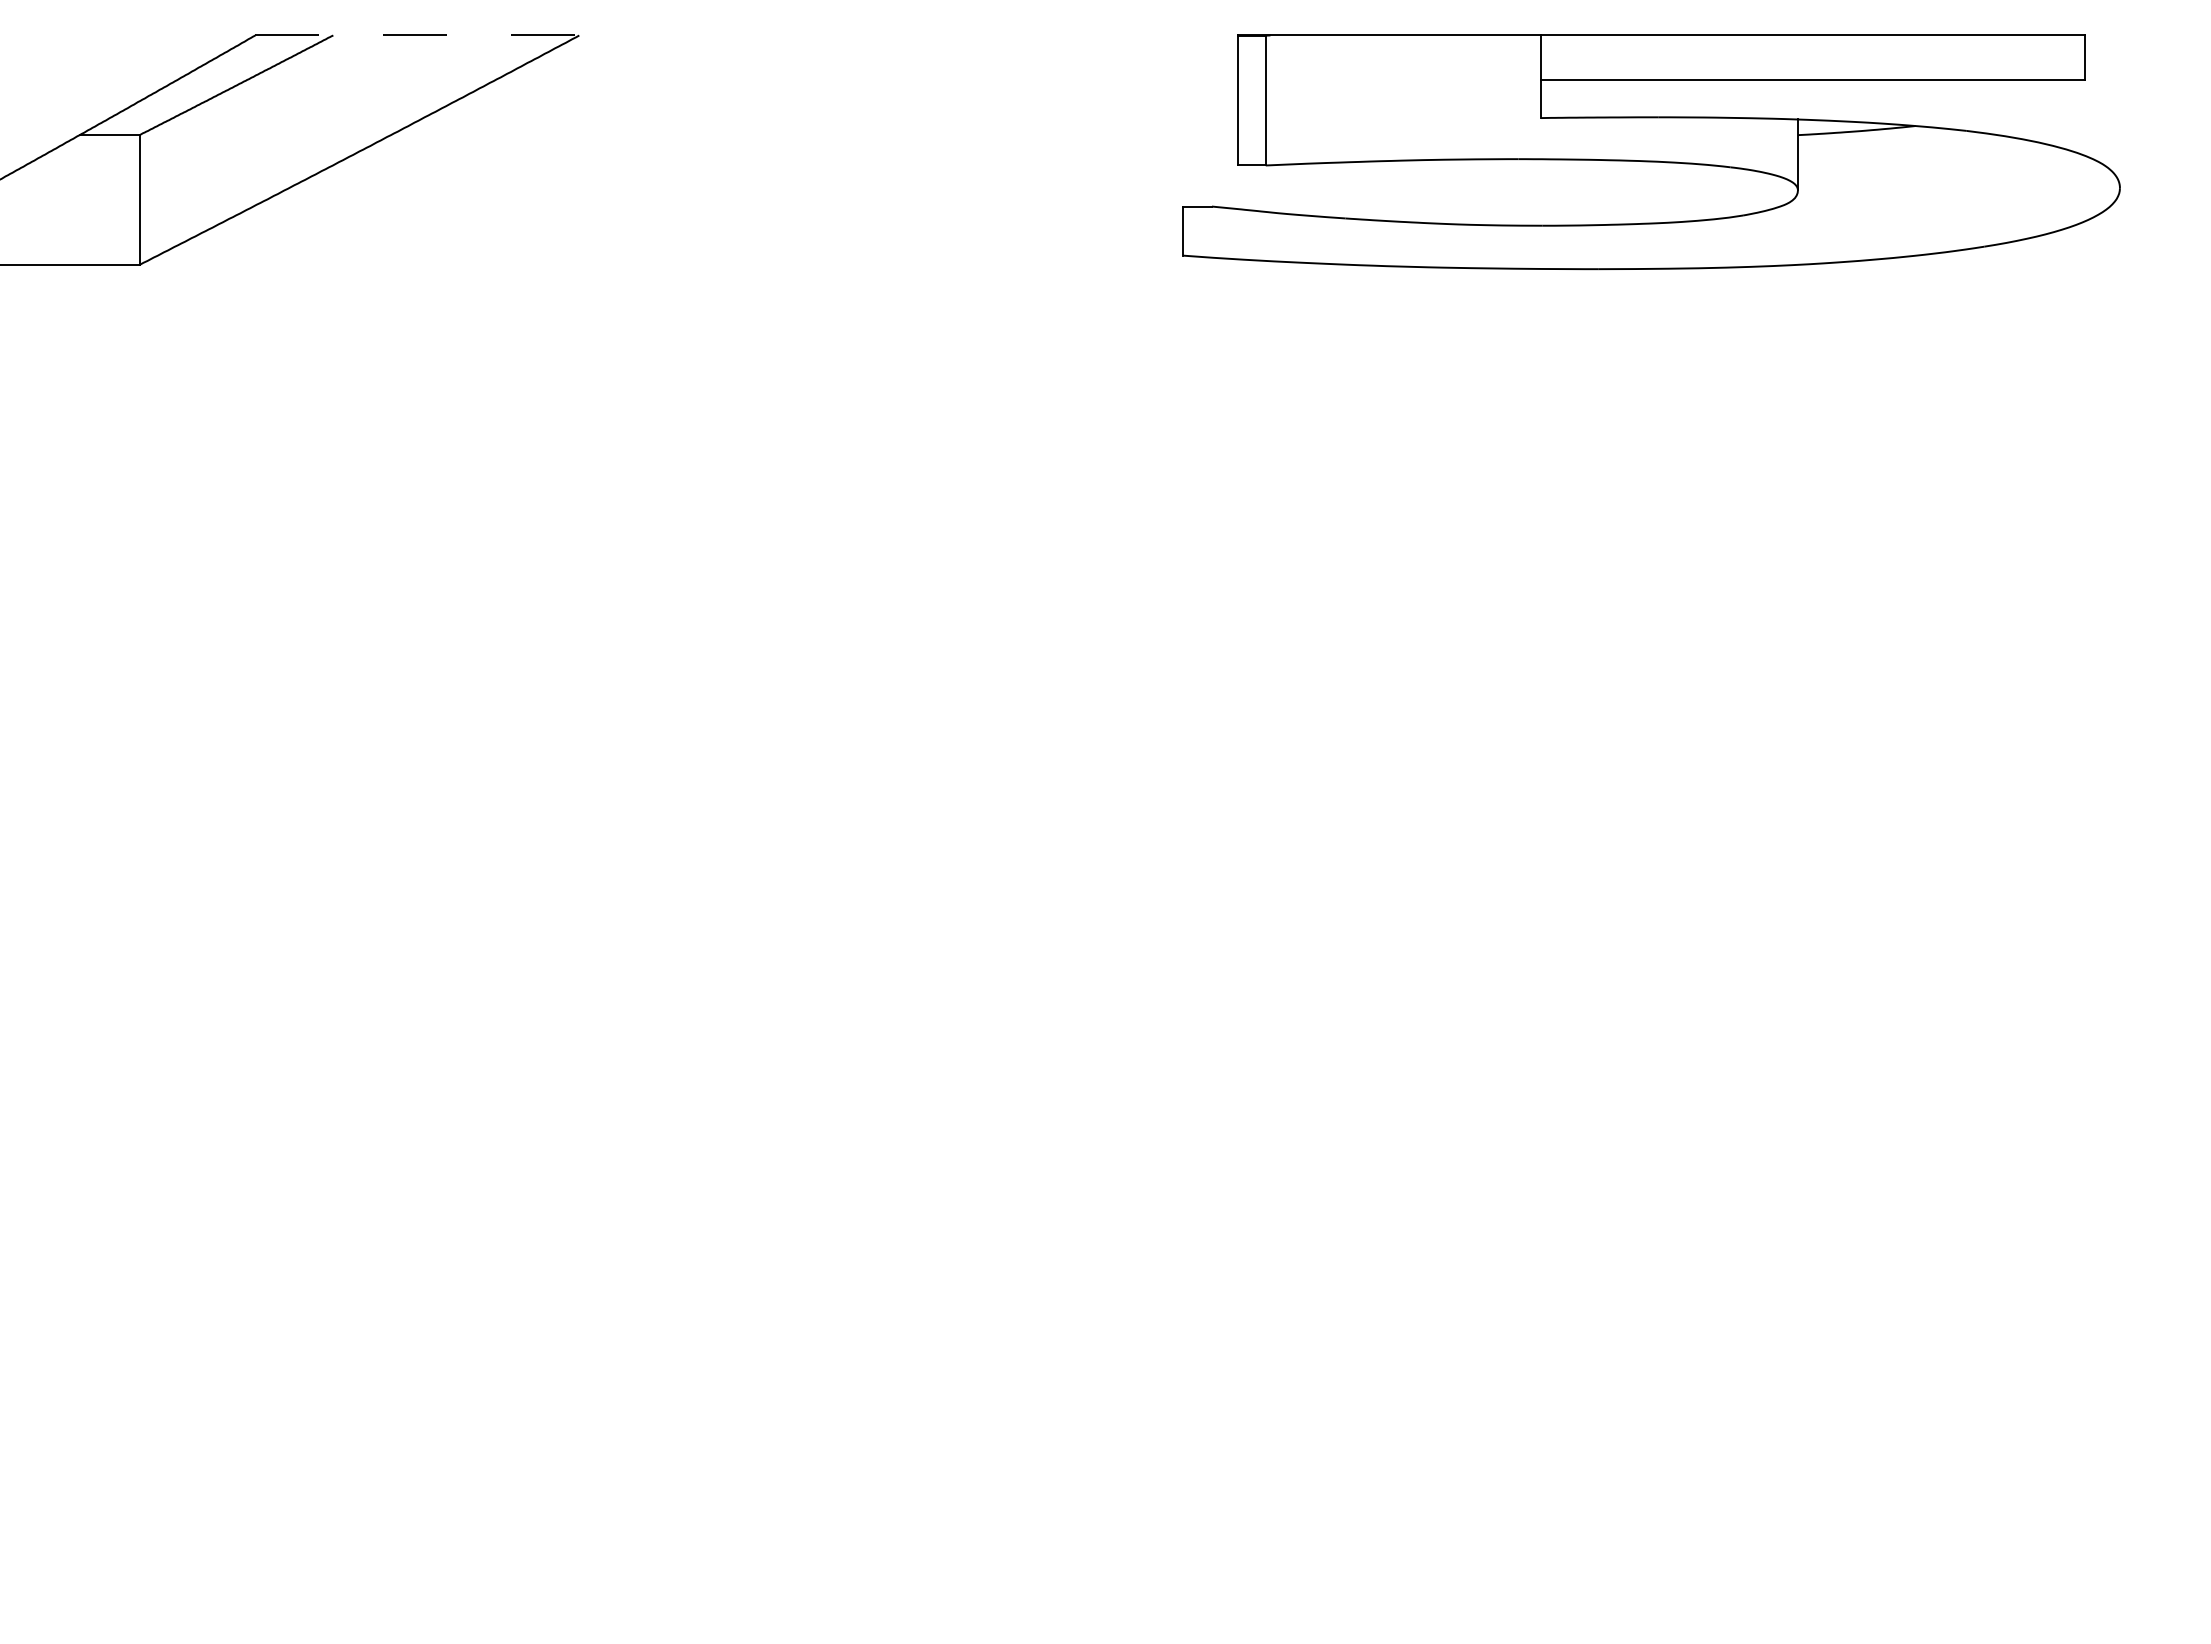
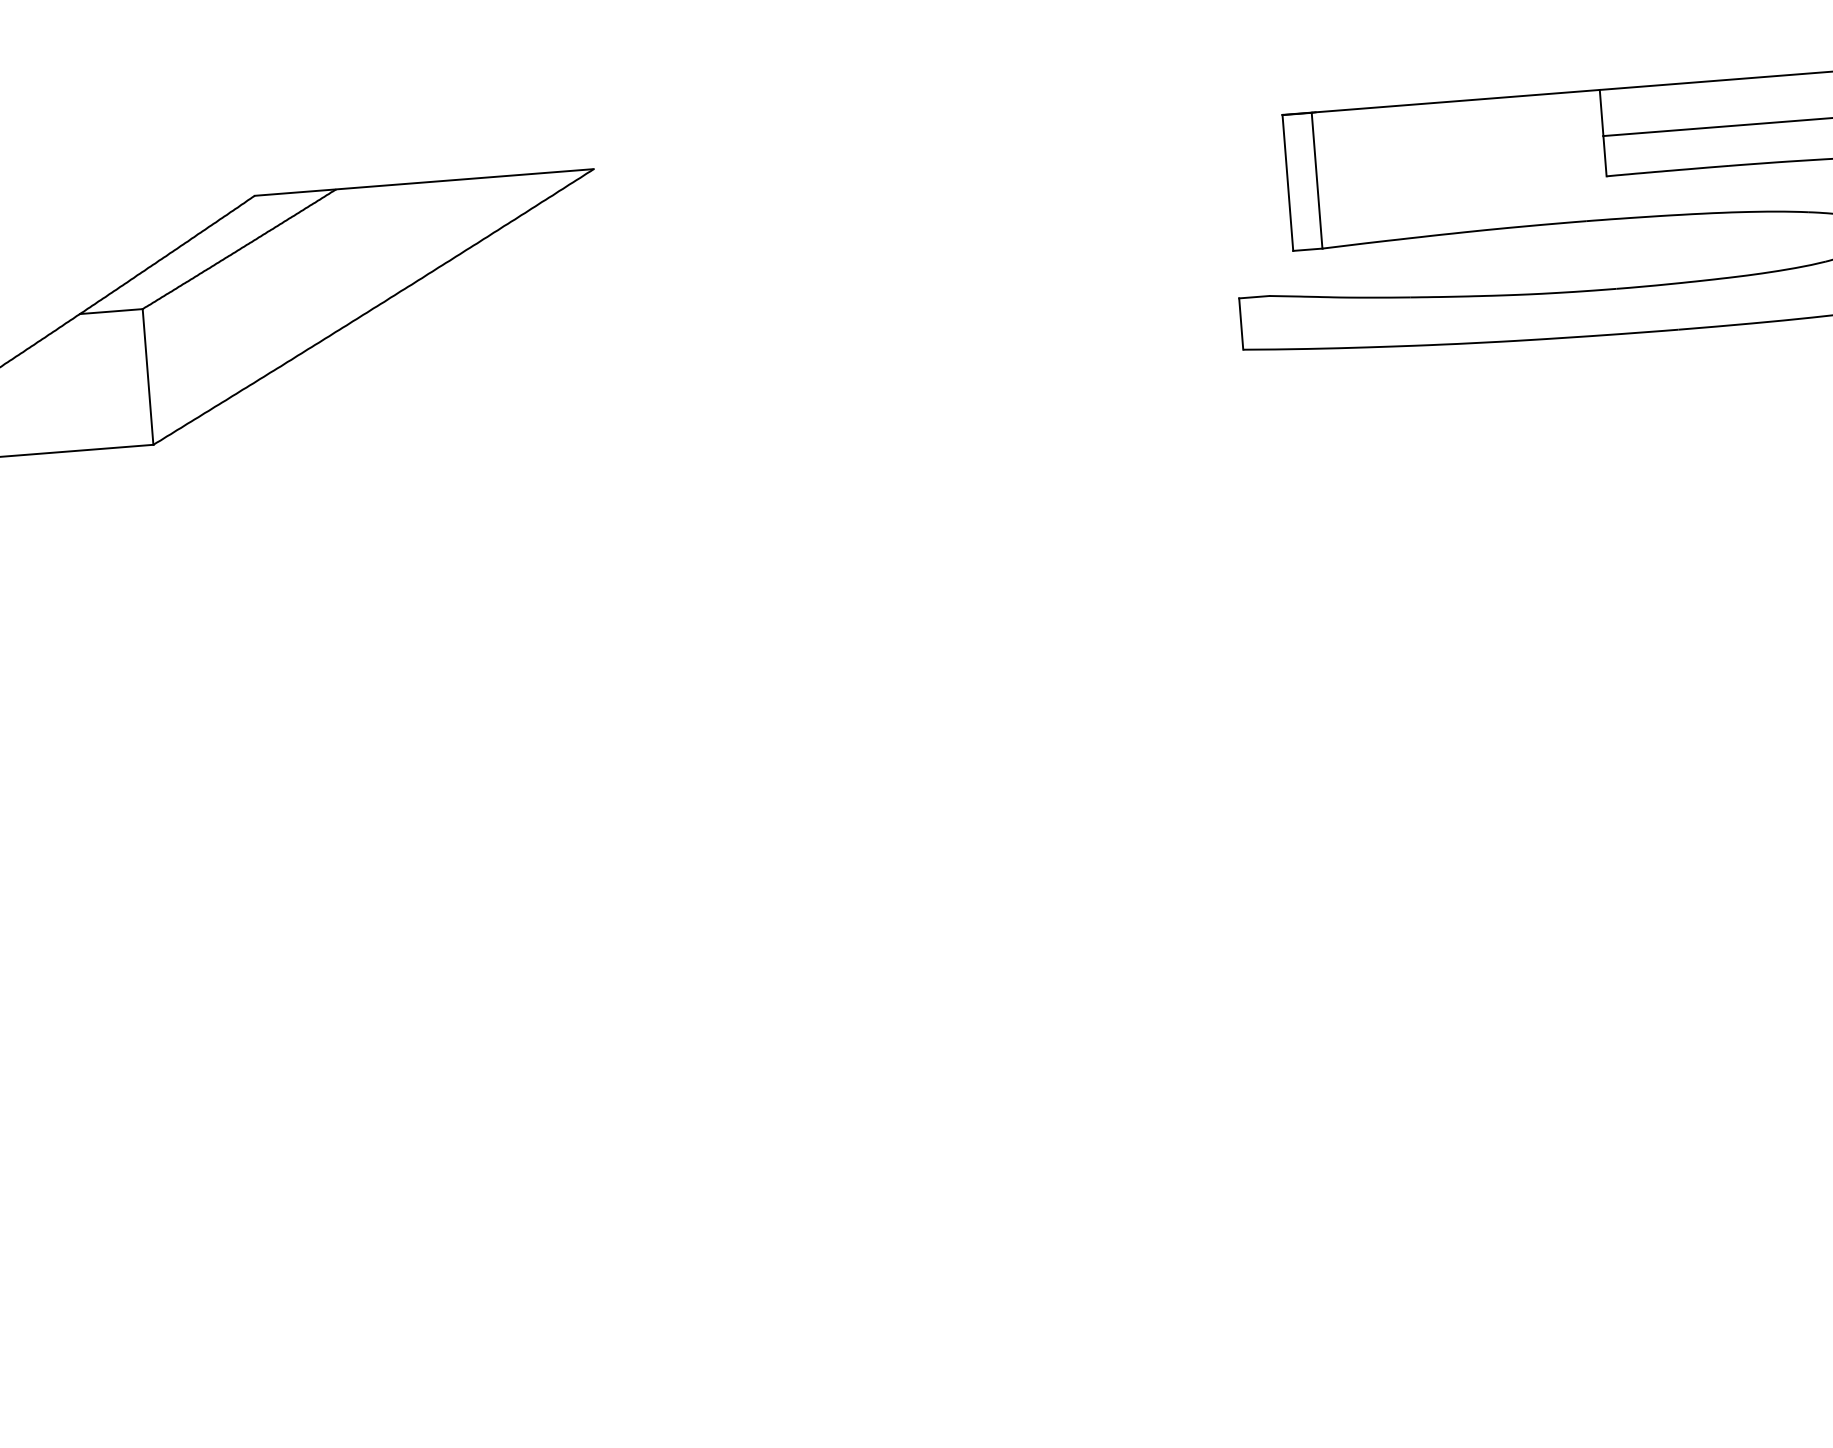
line: (417, 35) -> (424, 182), dashed -> solid

